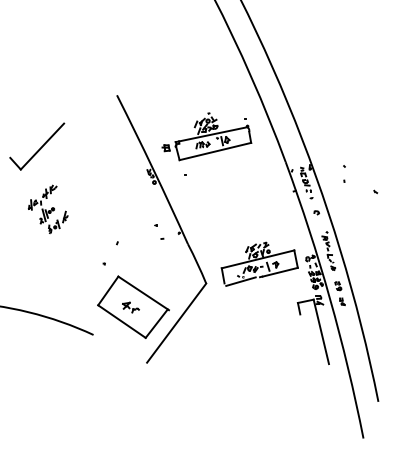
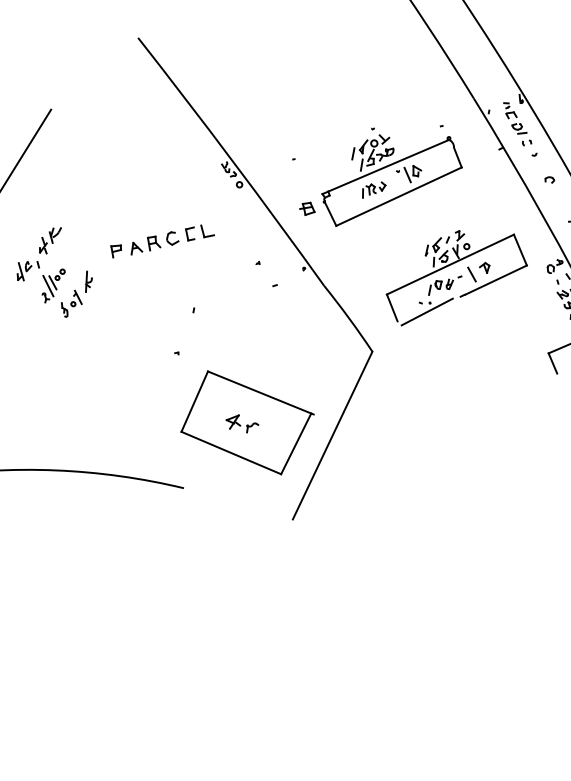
part: (206, 136) -> (377, 172), moved
part: (108, 203) -> (162, 240), added
part: (259, 263) -> (454, 271), moved

